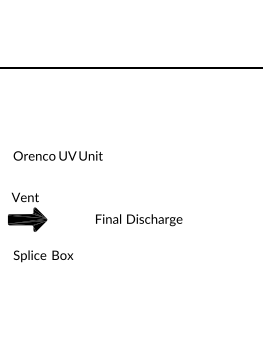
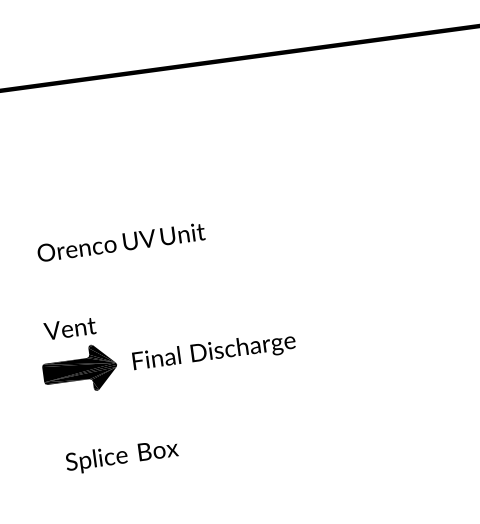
text: (139, 220) -> (215, 352), moved
text: (43, 256) -> (122, 457), moved

